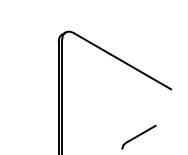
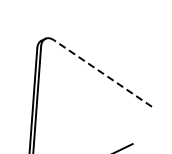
line: (122, 61) -> (102, 73), solid -> dashed

